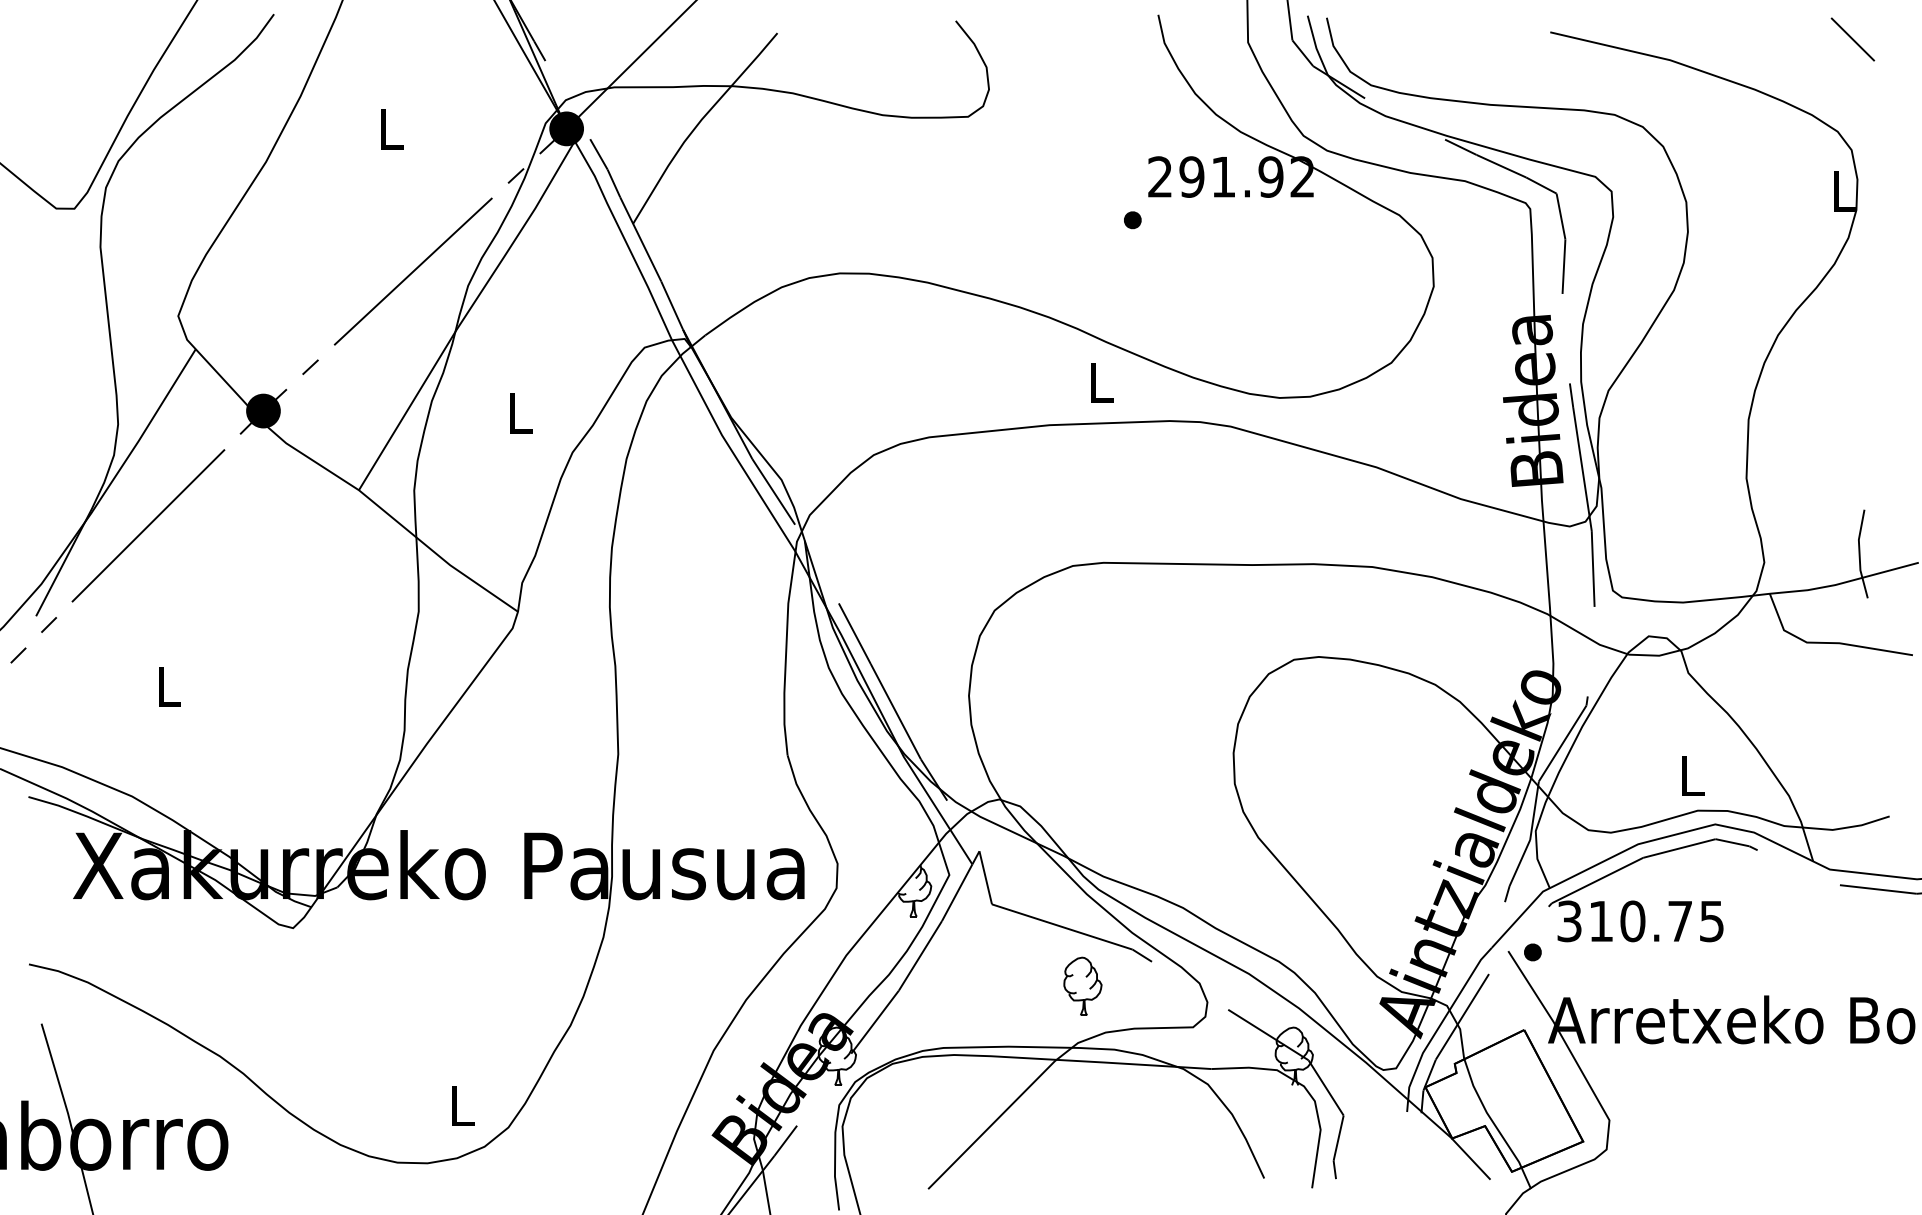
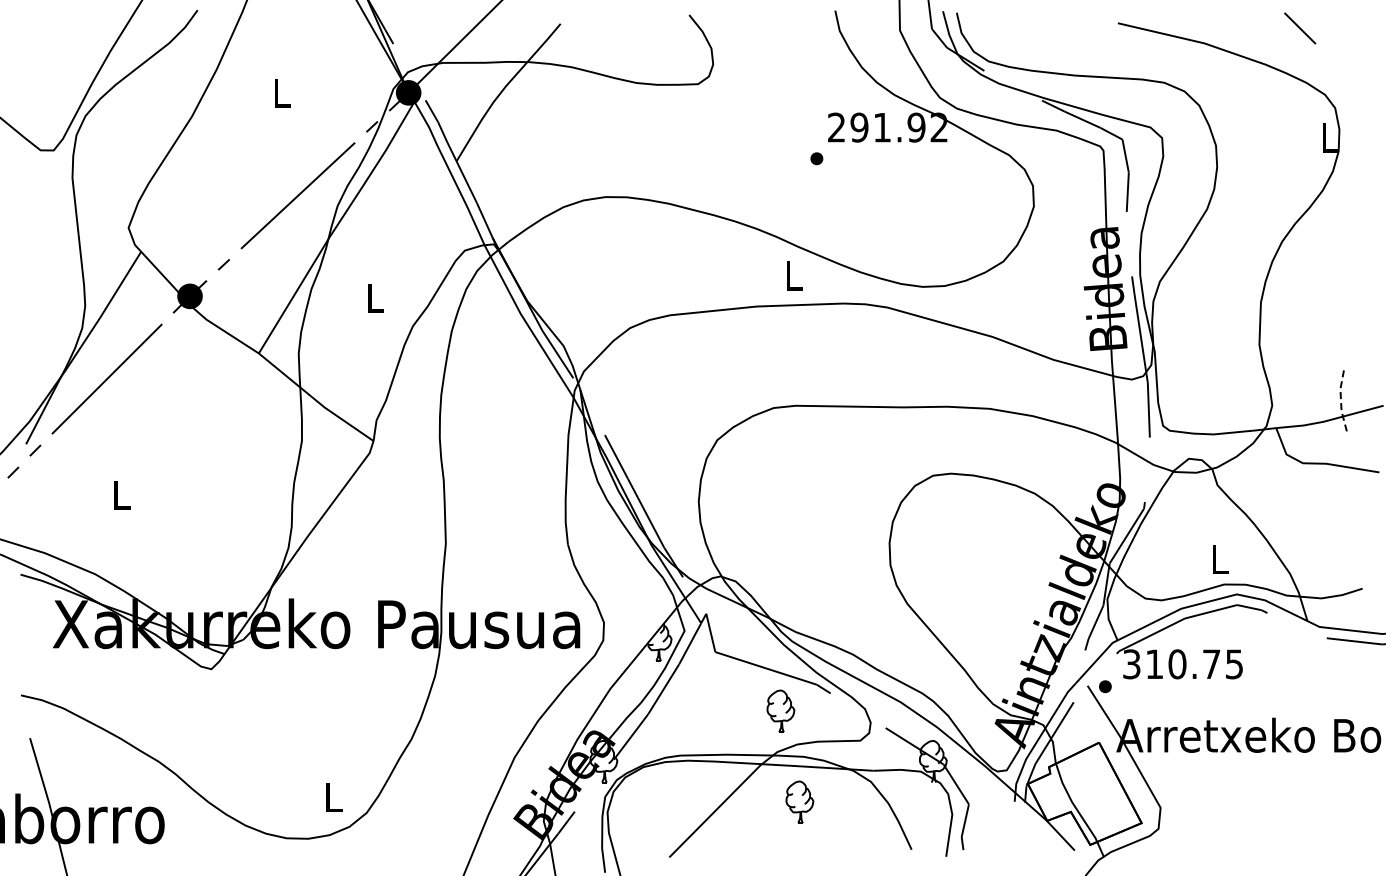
line: (1853, 39) -> (1300, 28), moved
line: (1858, 552) -> (1340, 398), solid -> dashed
part: (1108, 1111) -> (799, 801), added

